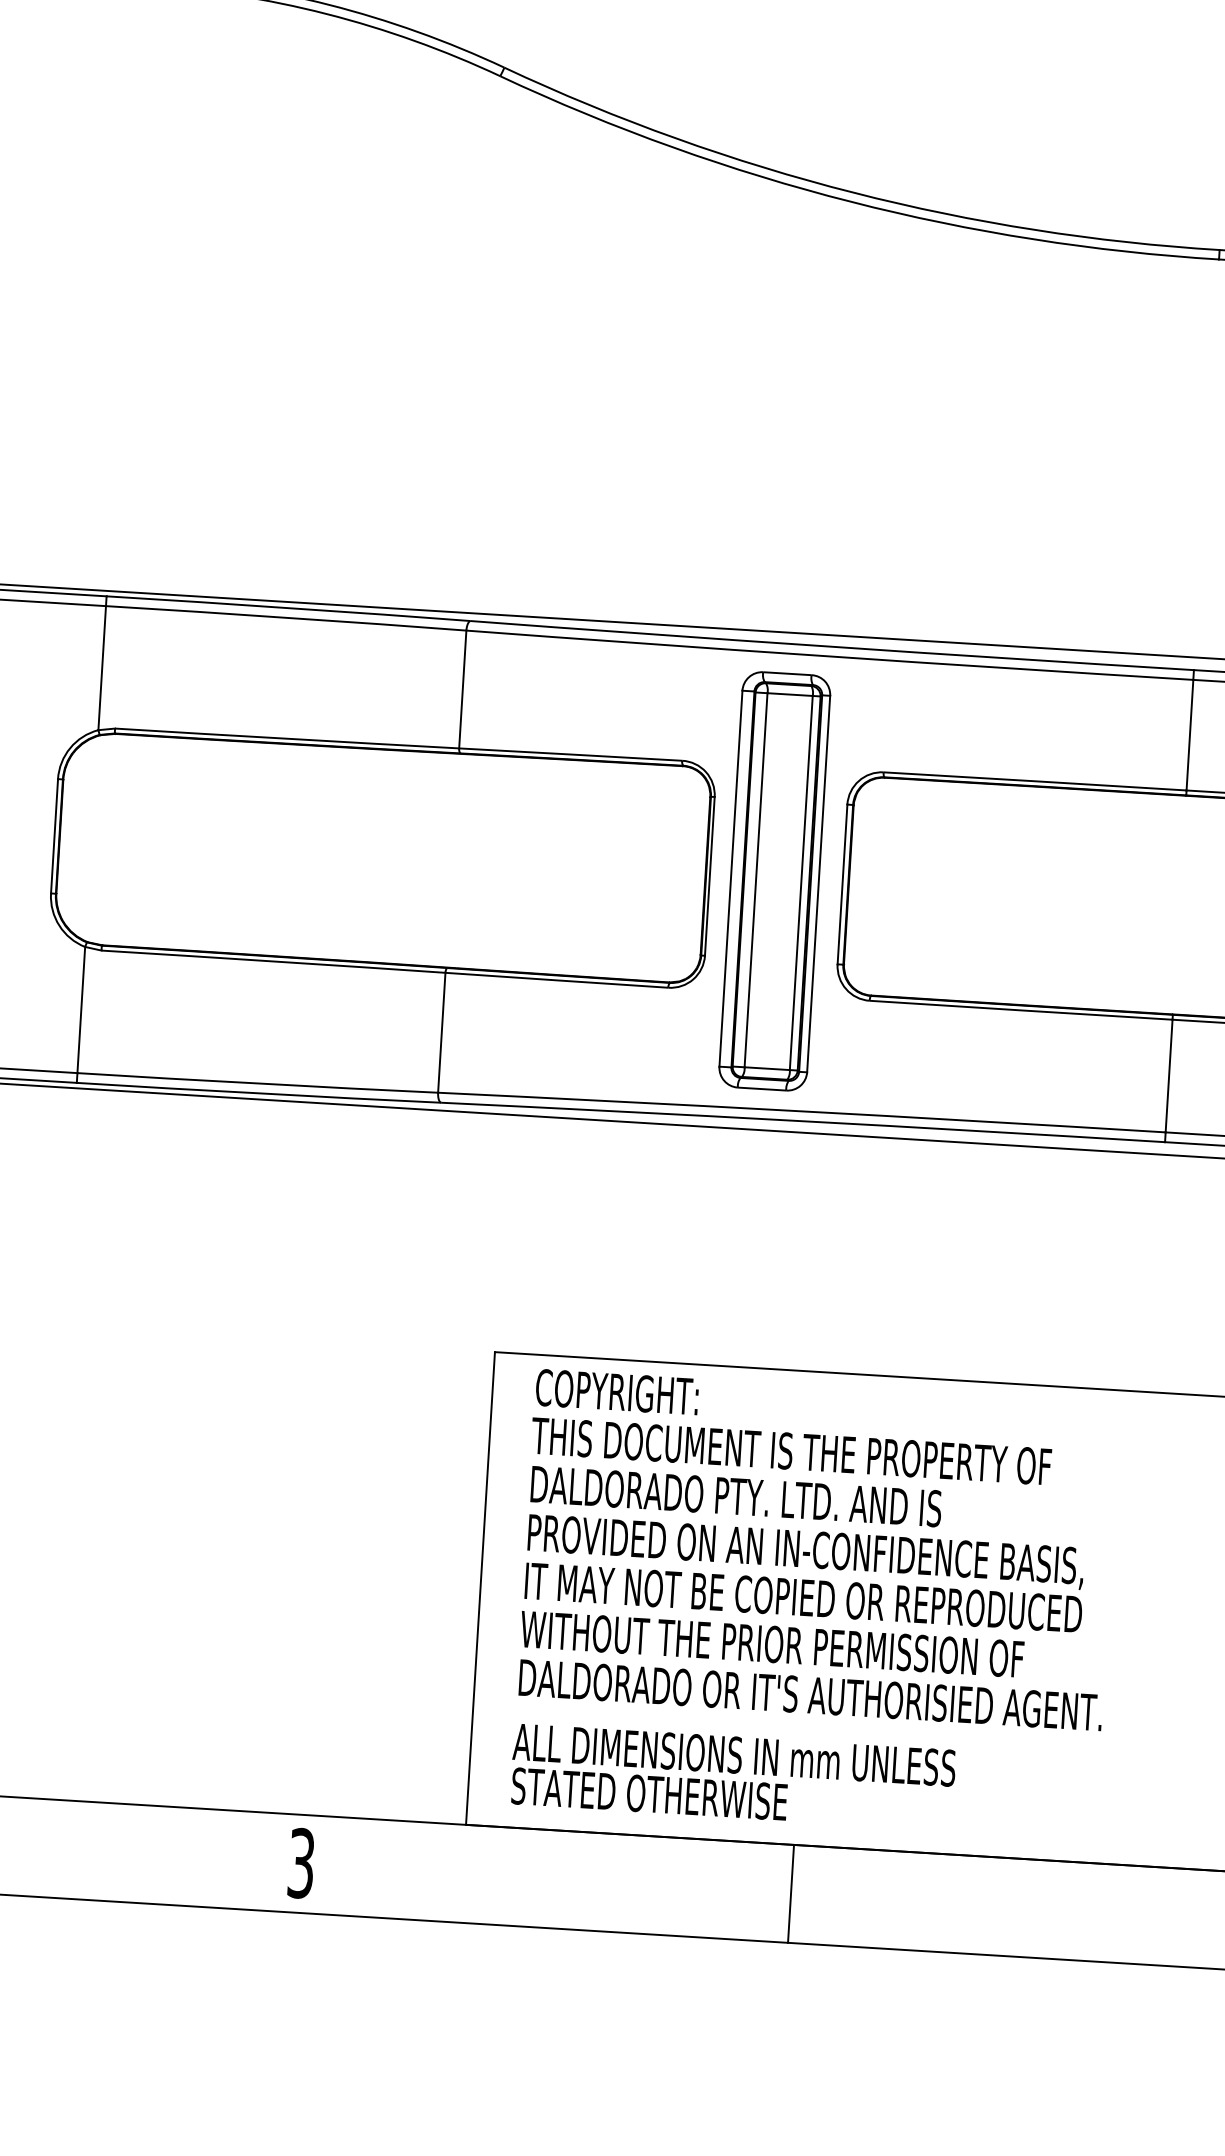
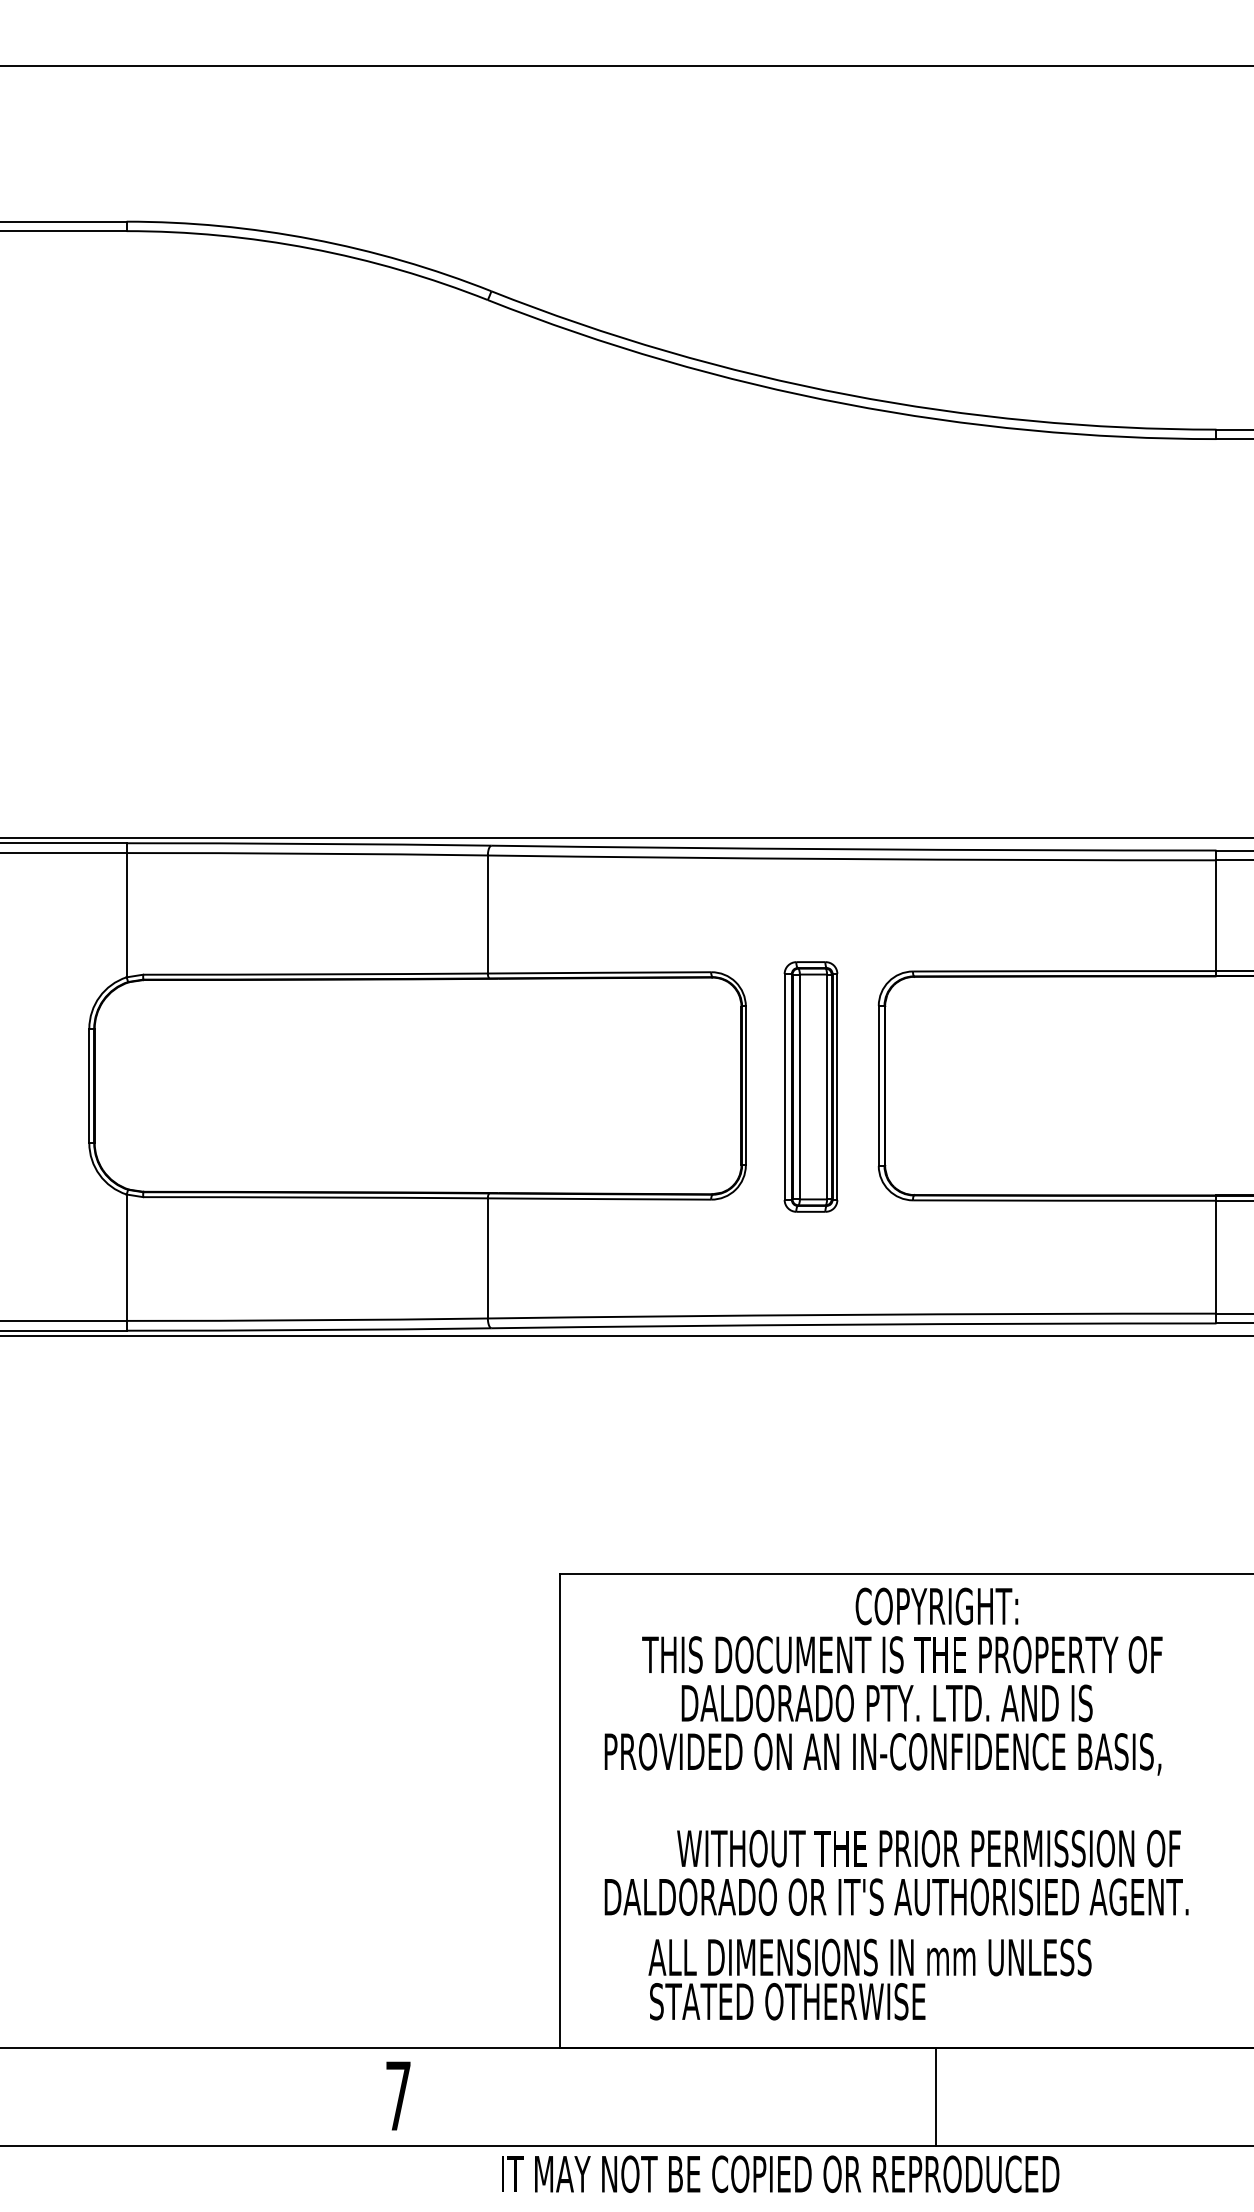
part: (774, 880) -> (810, 1086), size x0.6
text: (616, 1392) -> (936, 1606), moved
text: (791, 1450) -> (902, 1654), moved
text: (735, 1496) -> (886, 1703), moved
text: (803, 1597) -> (780, 2173), moved
text: (771, 1644) -> (928, 1848), moved
text: (732, 1777) -> (869, 1979), moved
text: (301, 1862) -> (398, 2095), 3 -> 7
line: (791, 1893) -> (936, 2096), moved

